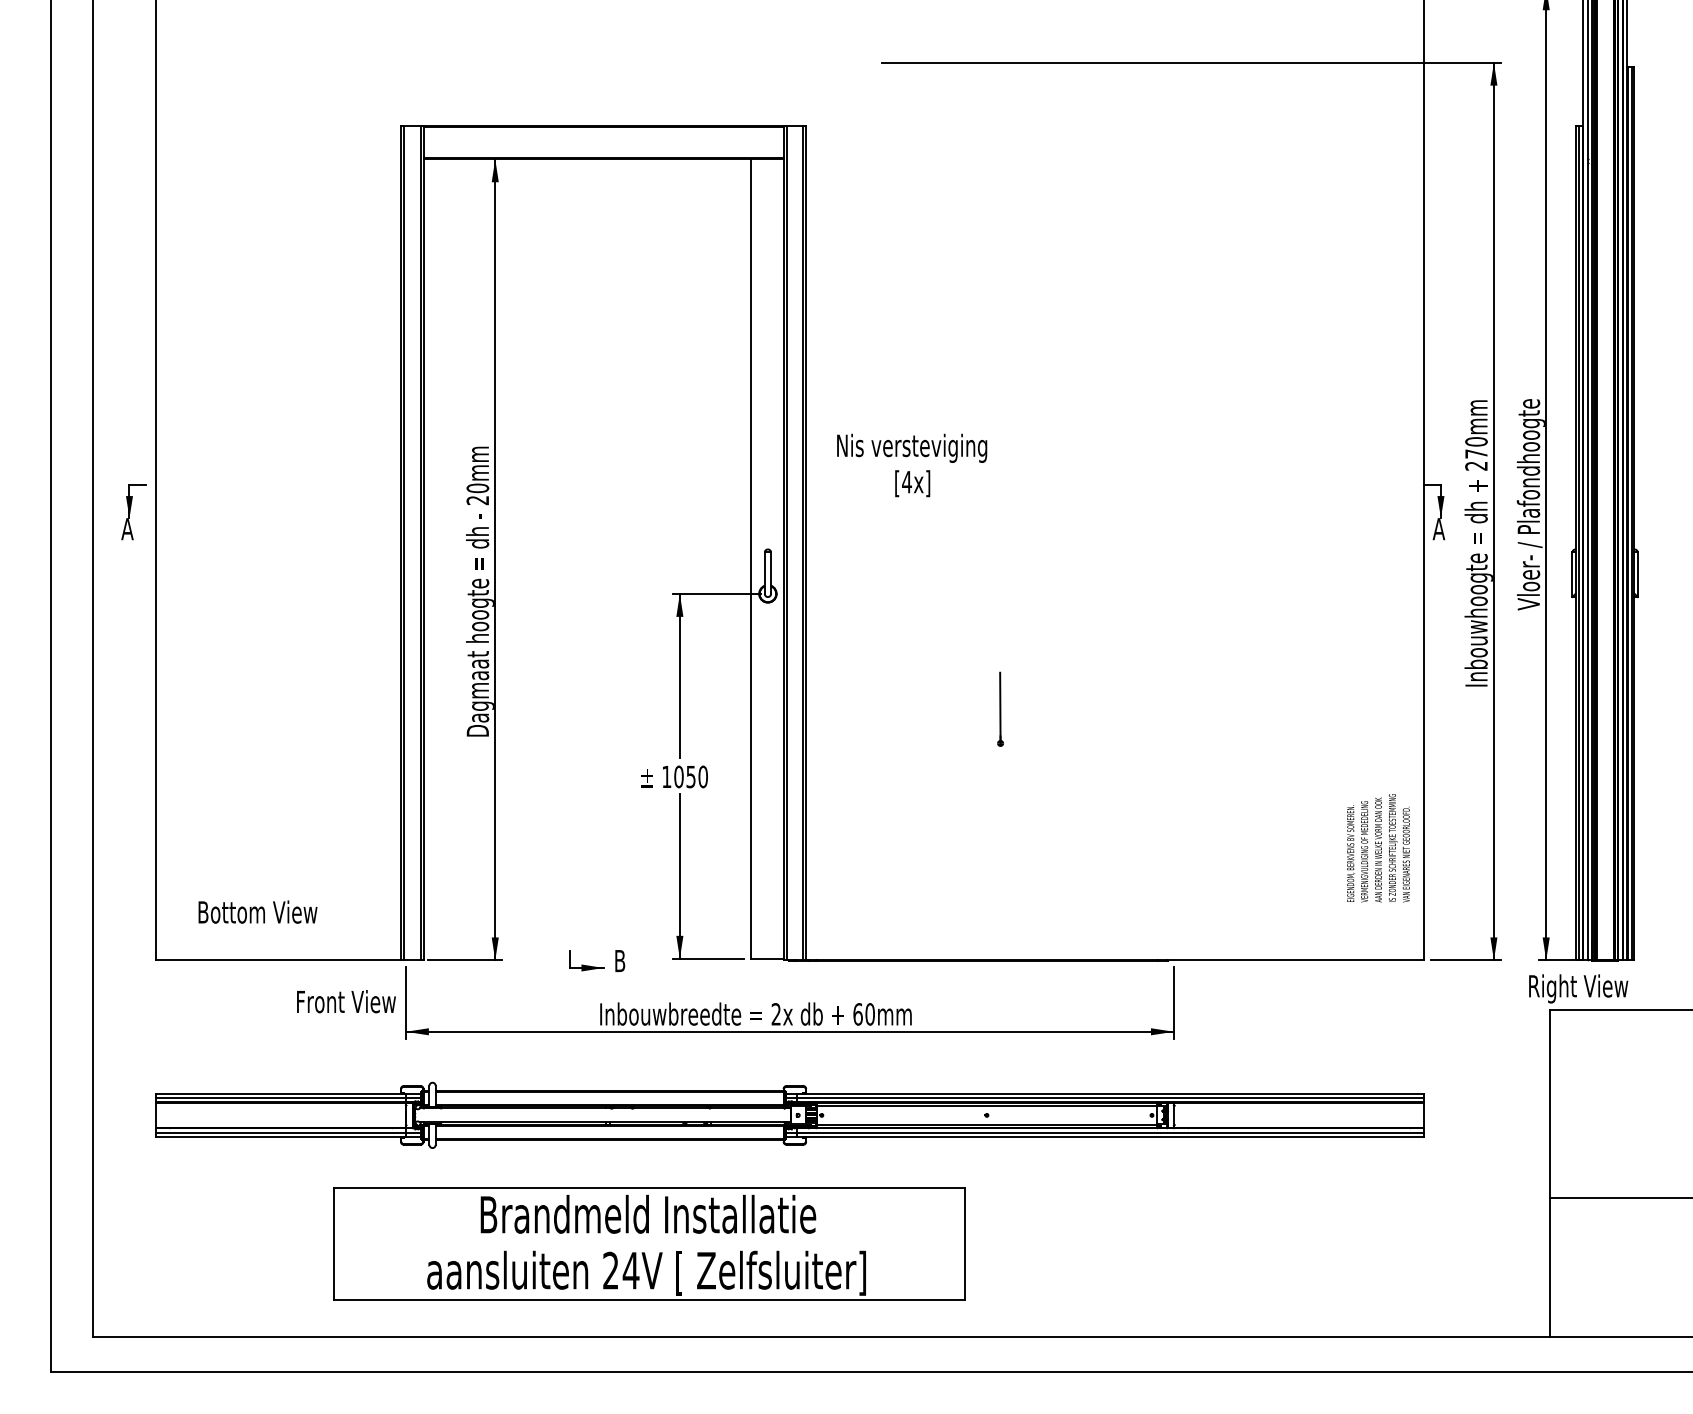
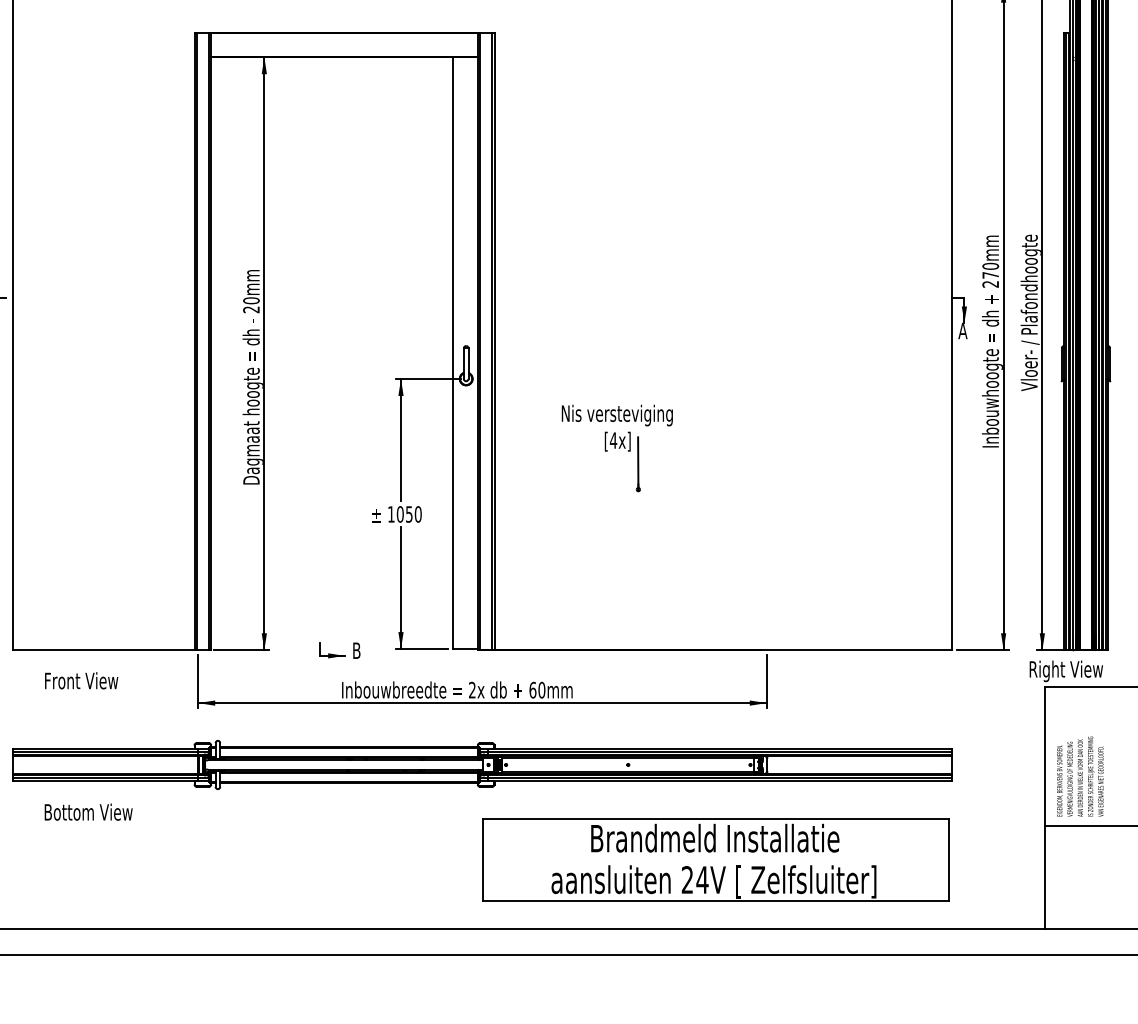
text: (912, 465) -> (617, 428), moved
text: (1378, 848) -> (1080, 776), moved
text: (257, 911) -> (88, 811), moved
text: (346, 1001) -> (81, 680), moved
part: (649, 1243) -> (716, 859), moved

